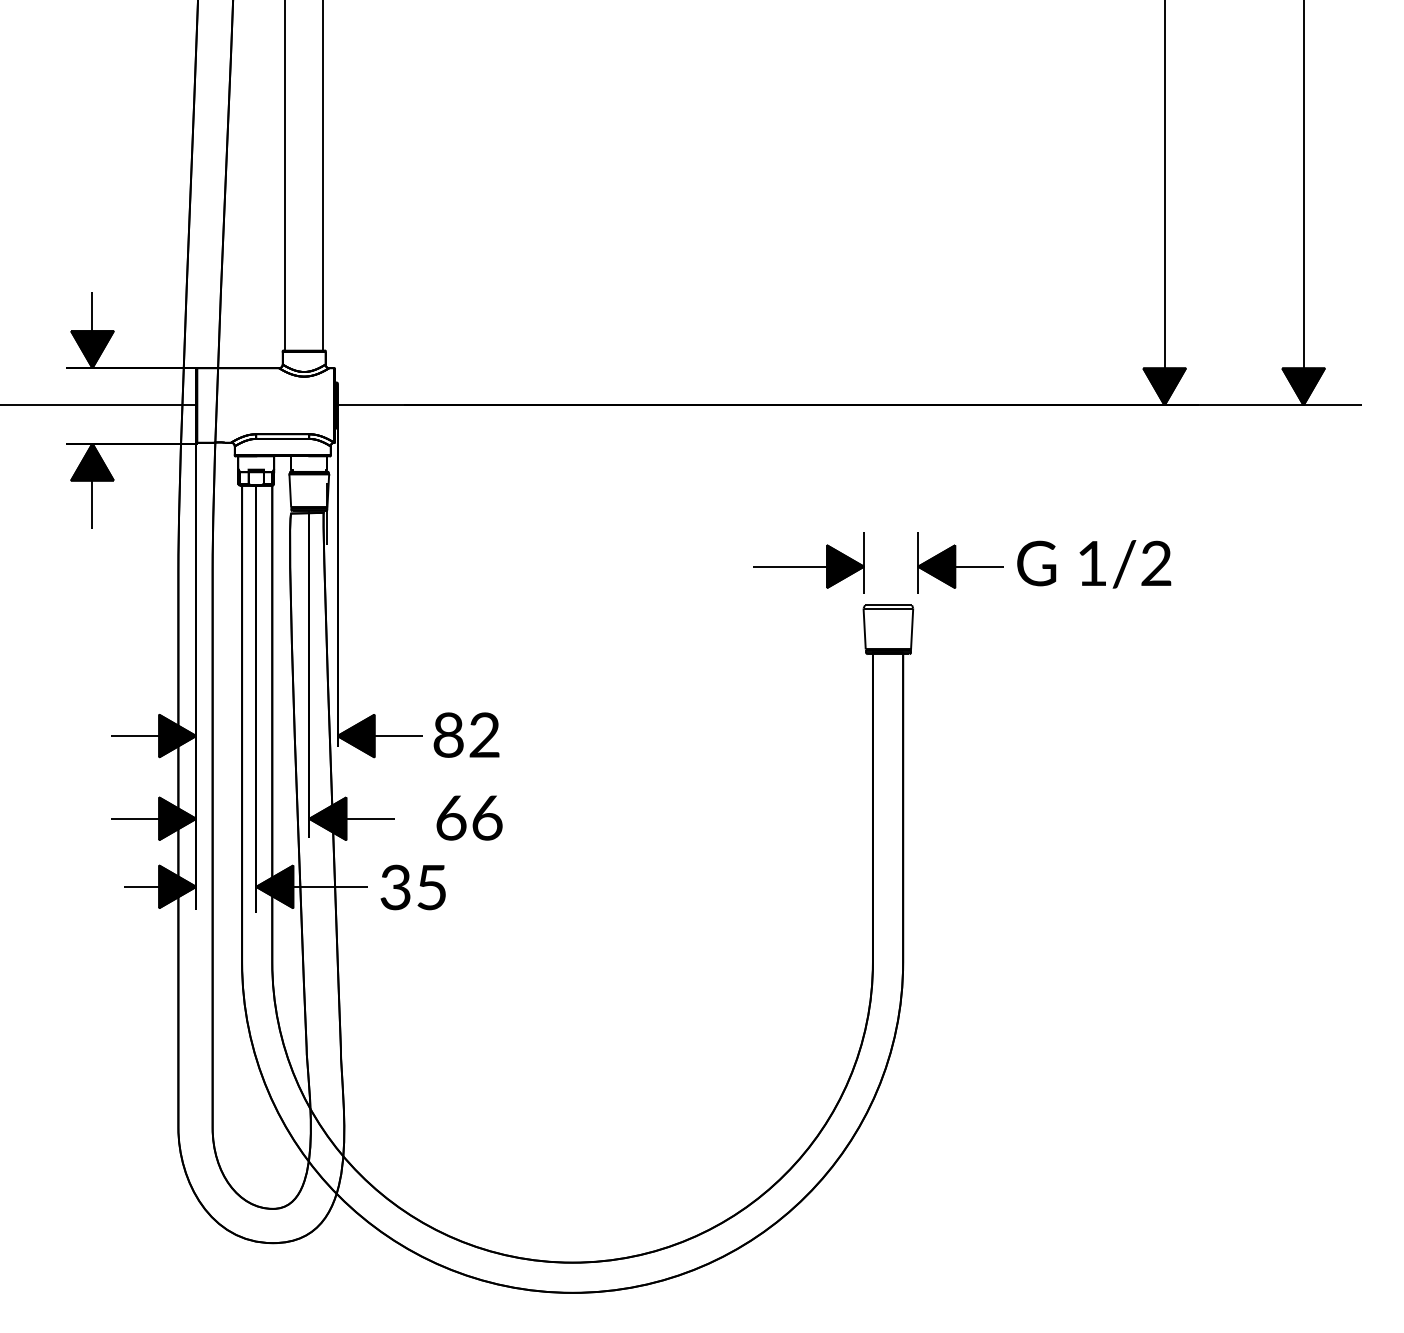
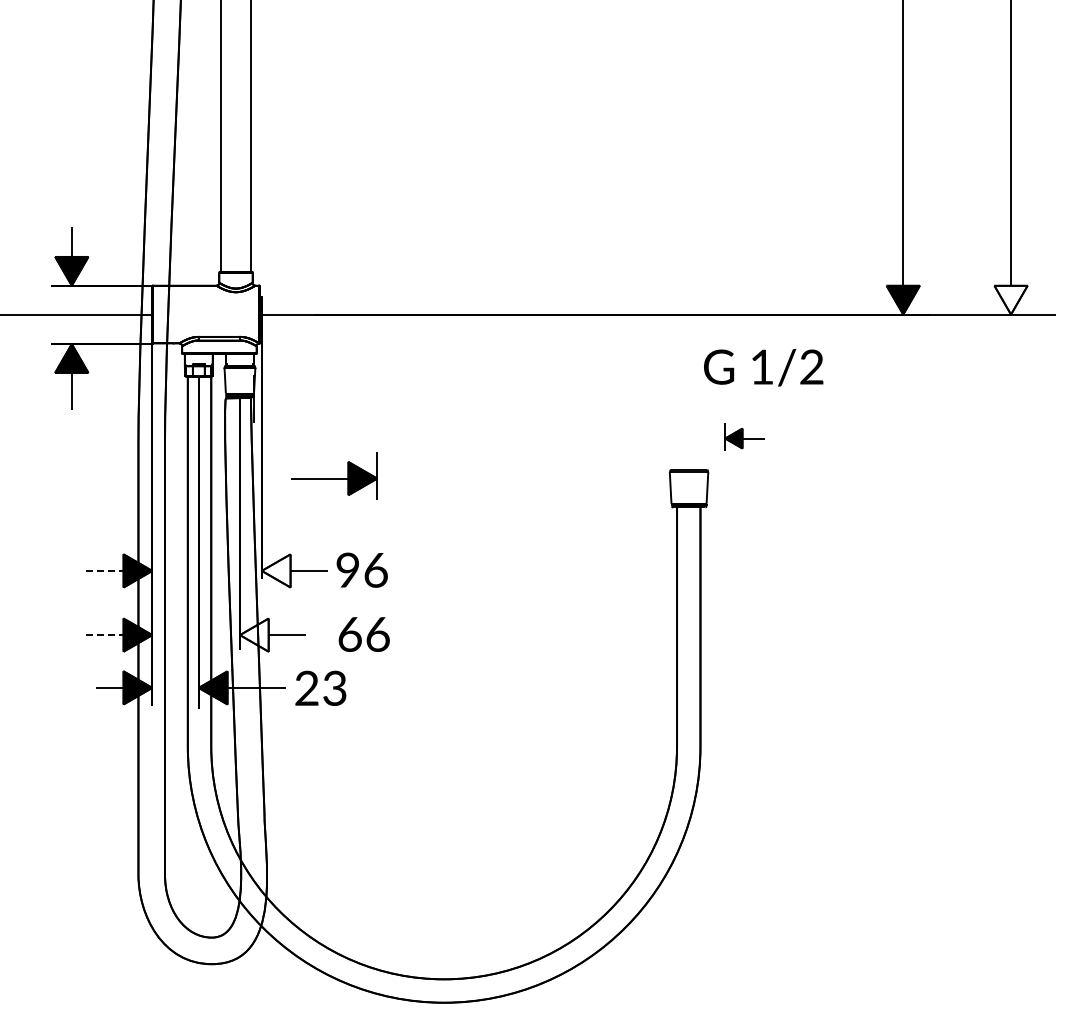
fill: (1302, 386) -> (1010, 299), removed
part: (809, 562) -> (334, 475), moved
part: (959, 562) -> (744, 436), size x0.6
text: (1094, 563) -> (763, 367), moved
text: (466, 734) -> (361, 569), 82 -> 96
line: (134, 735) -> (104, 570), solid -> dashed
fill: (355, 735) -> (275, 570), removed
fill: (326, 818) -> (253, 634), removed
line: (137, 819) -> (106, 635), solid -> dashed
text: (413, 886) -> (320, 687), 35 -> 23

